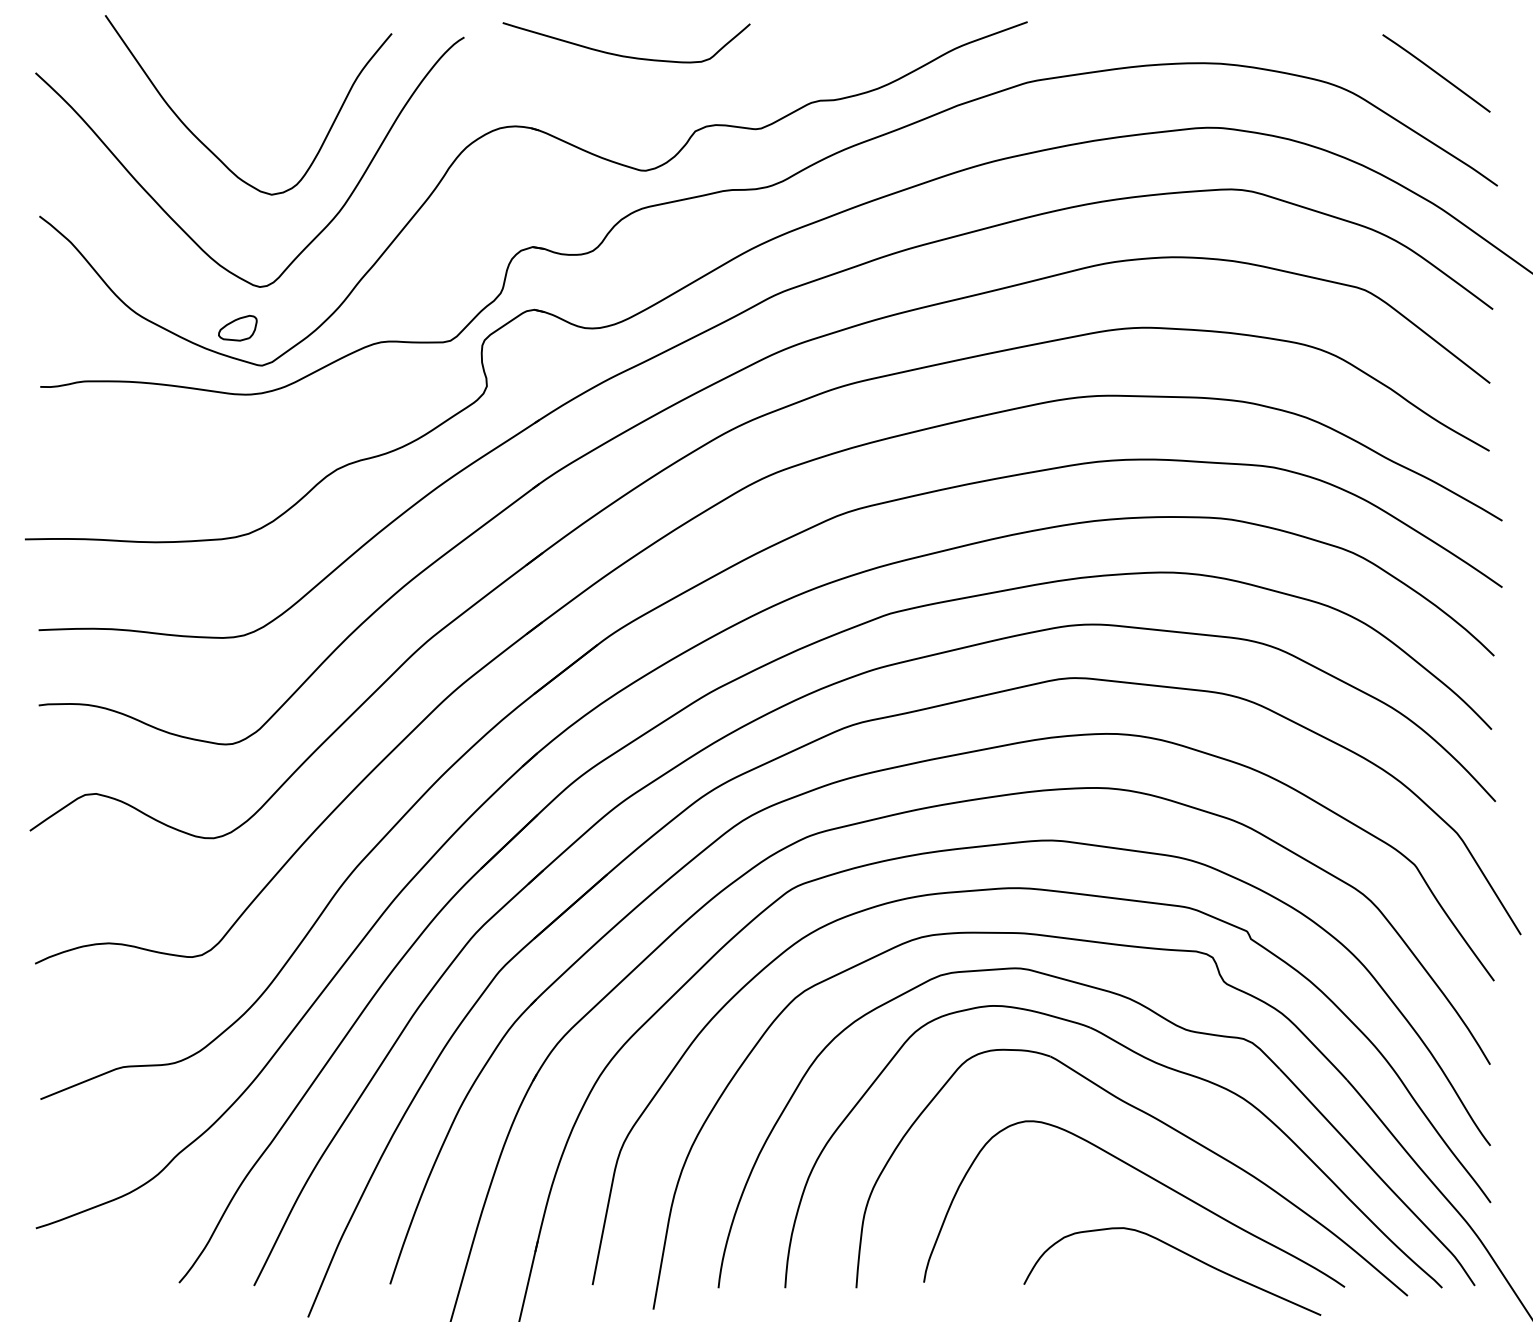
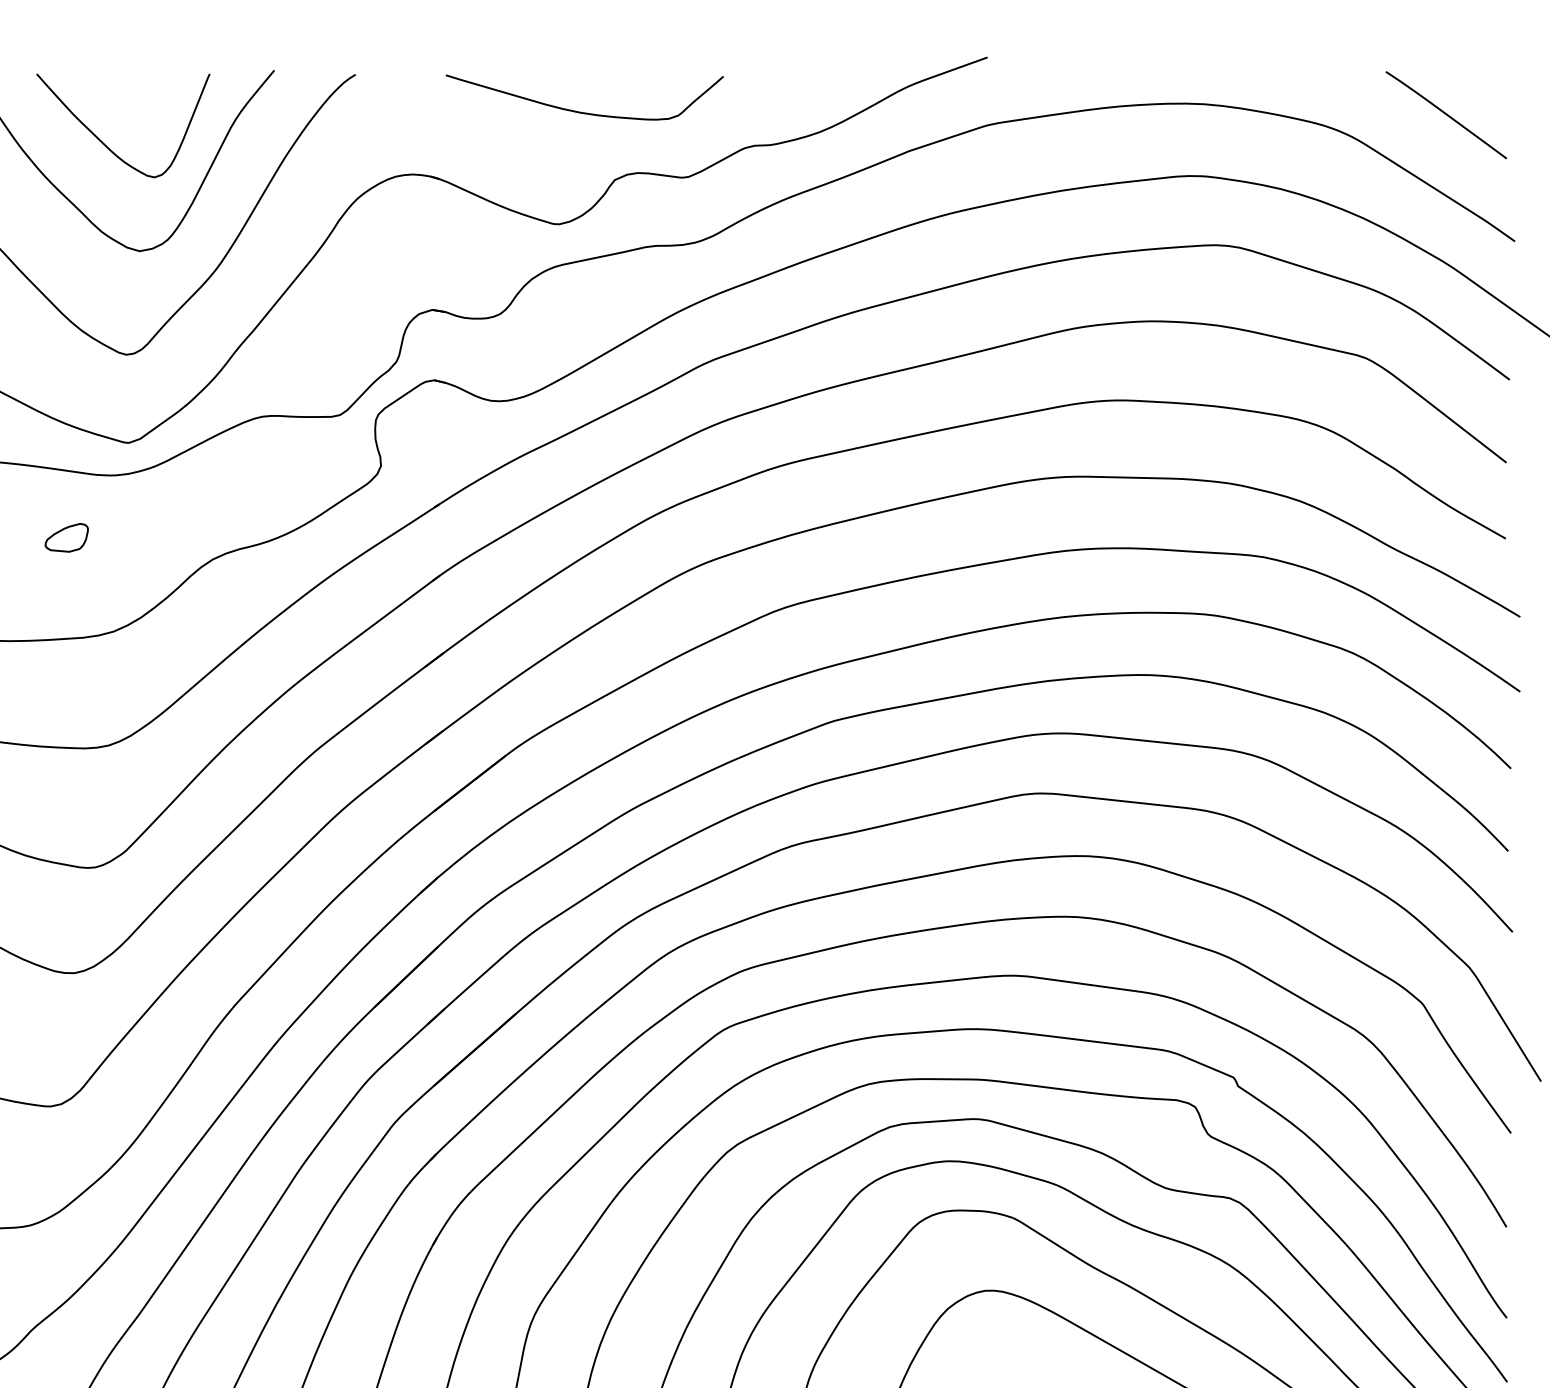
curve: (625, 55) -> (583, 111), moved
curve: (240, 98) -> (104, 143), added
part: (237, 327) -> (66, 537), moved

